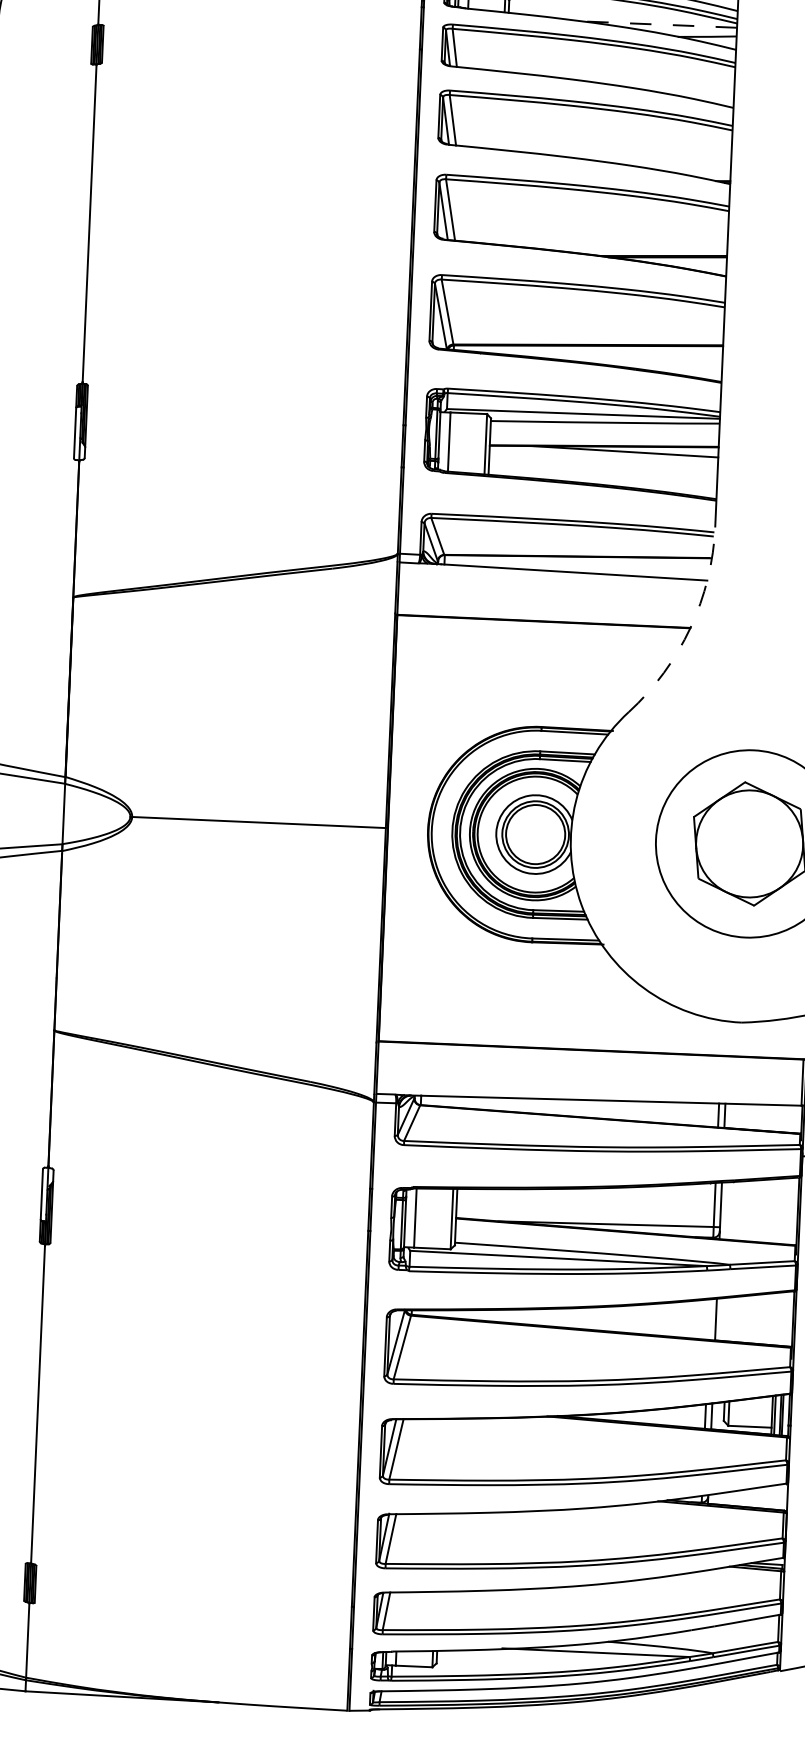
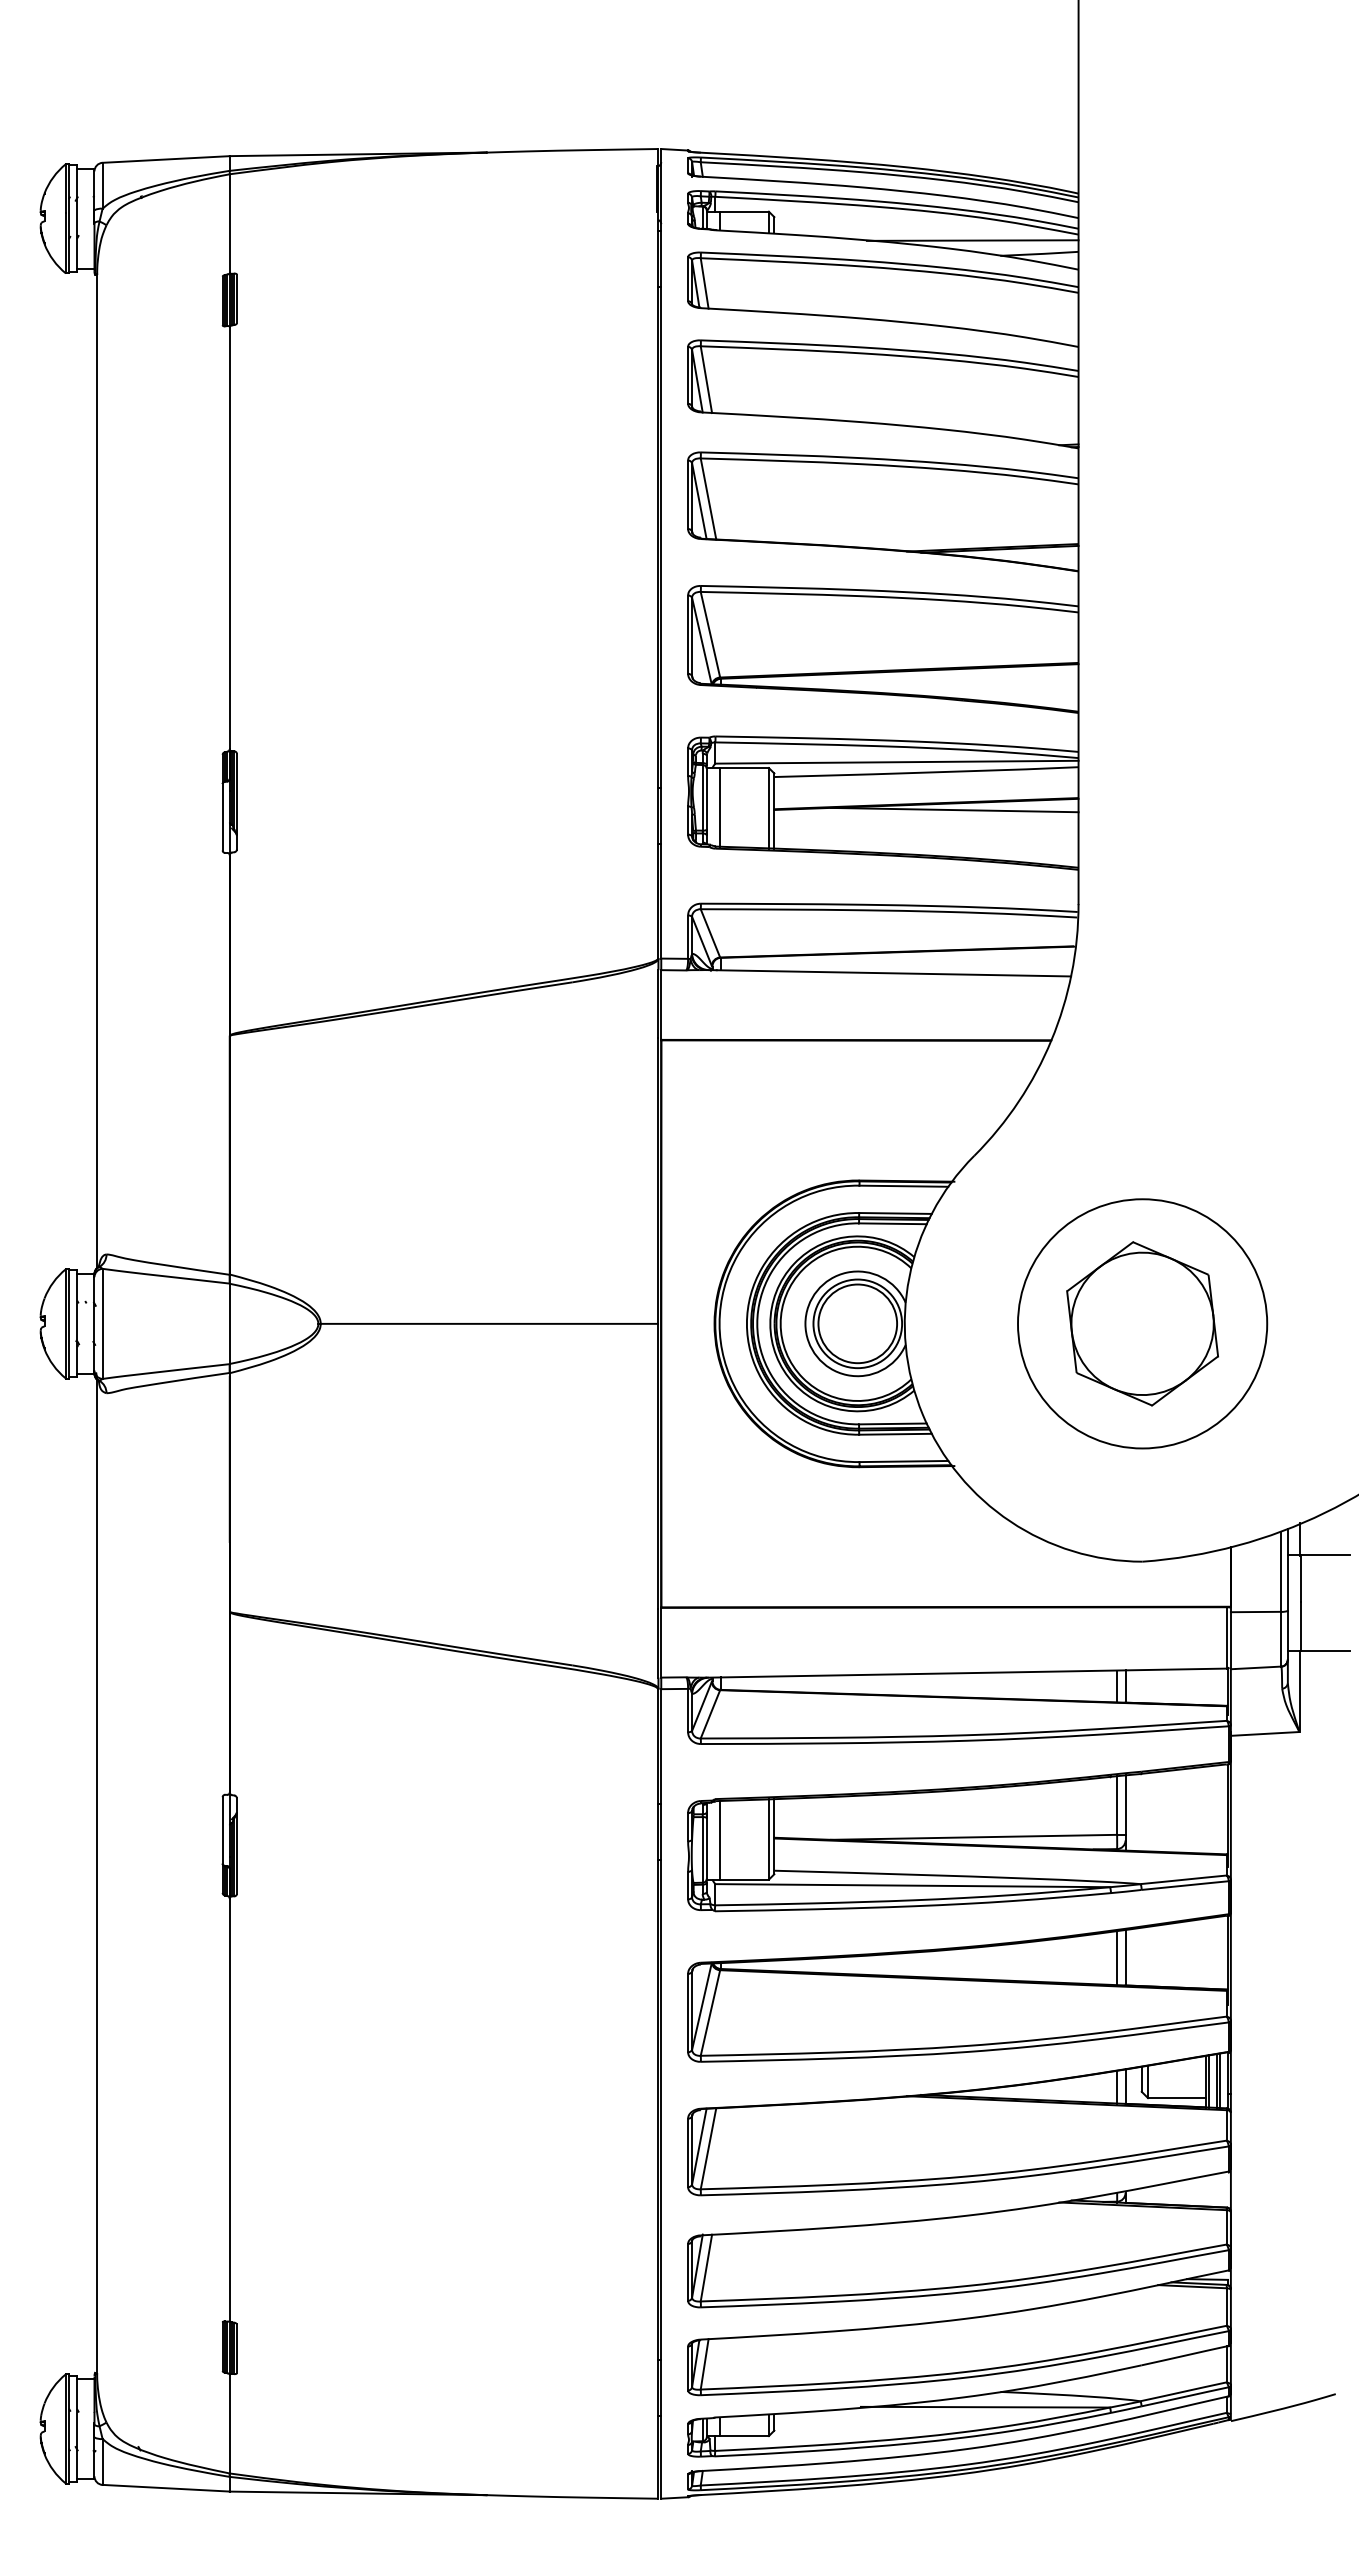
line: (657, 24) -> (972, 240), dashed -> solid
arc: (690, 628) -> (1051, 1040), dashed -> solid
line: (709, 1319) -> (1117, 1958), added

